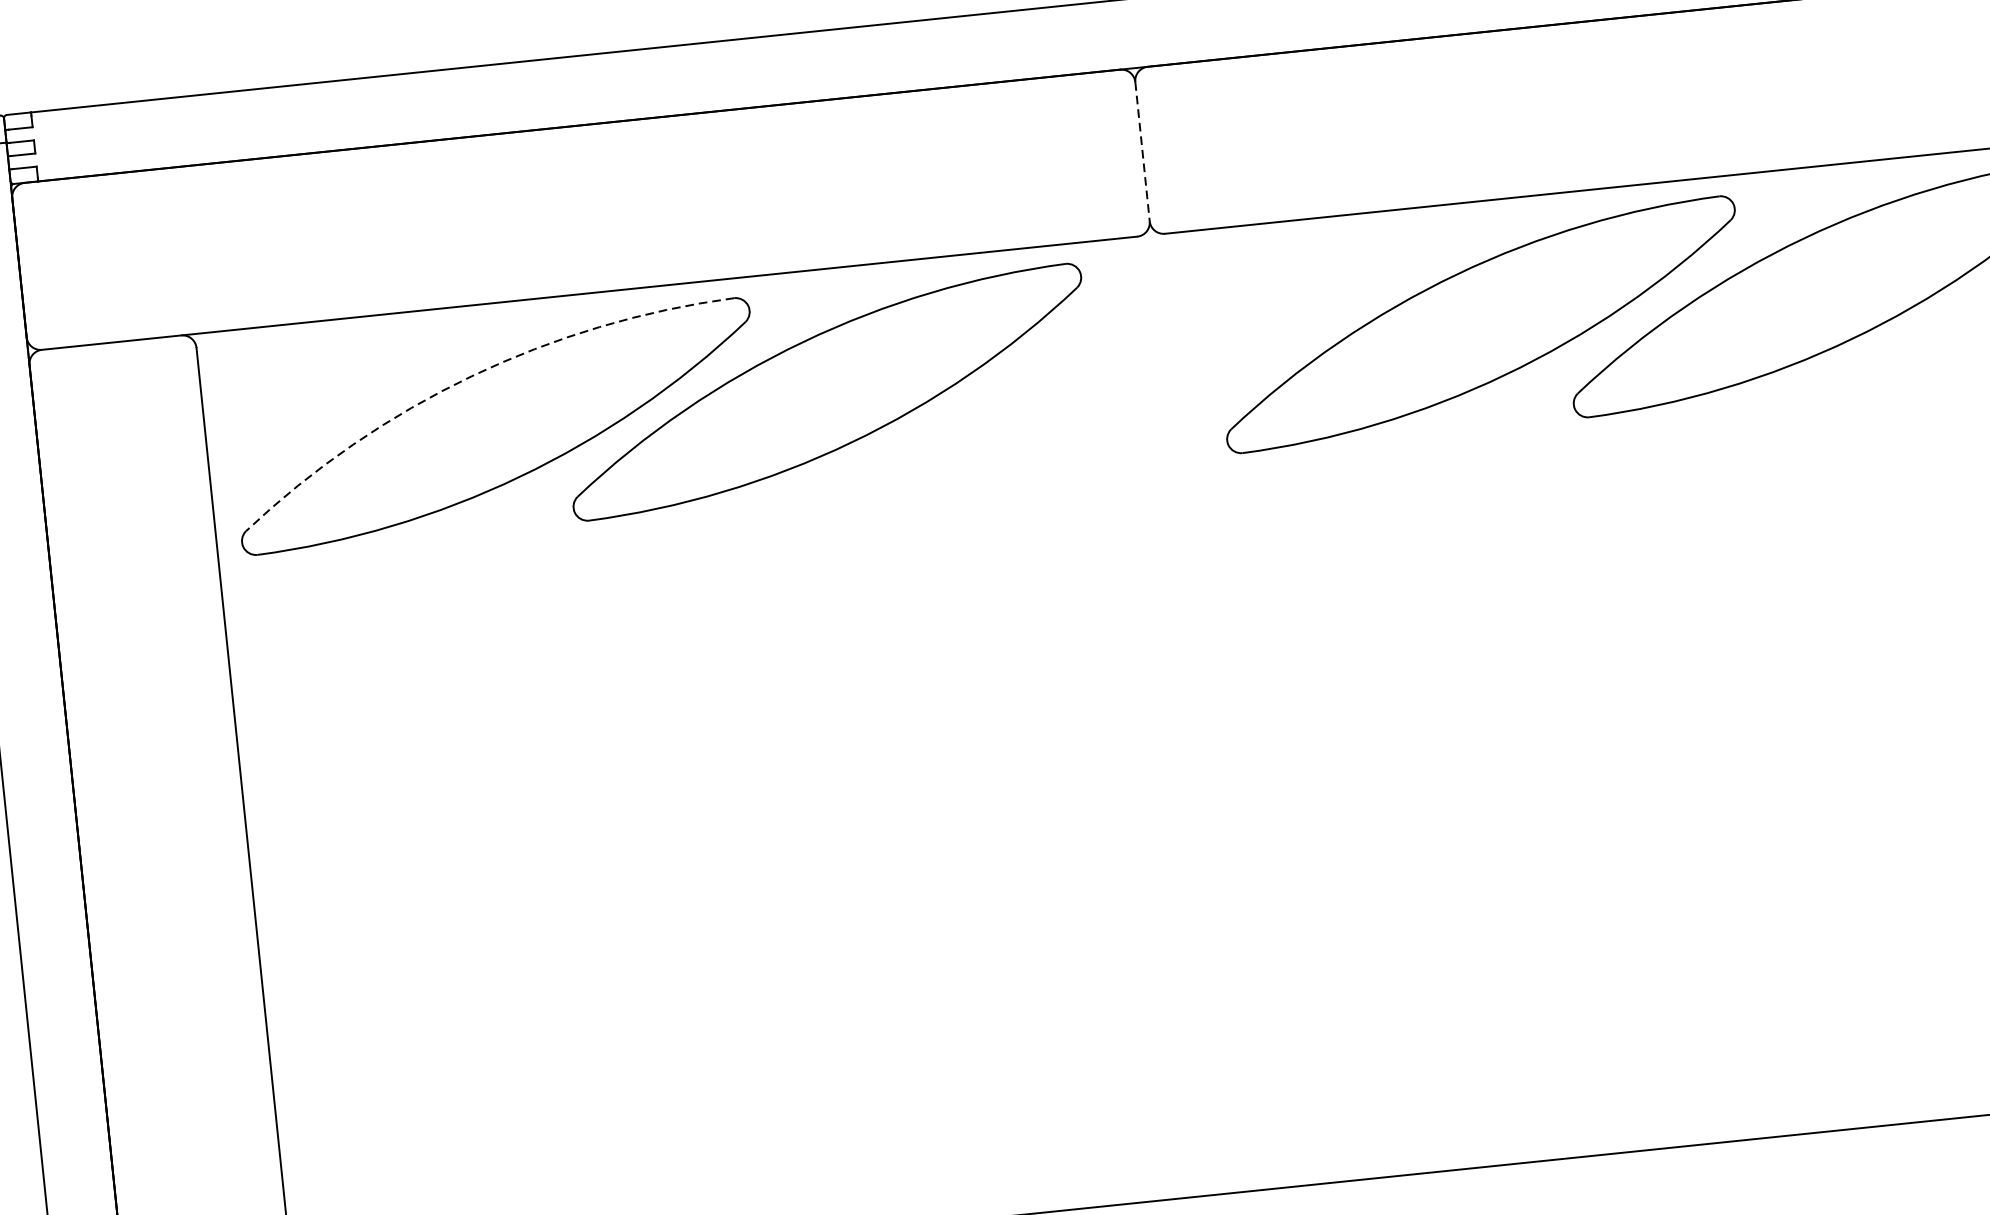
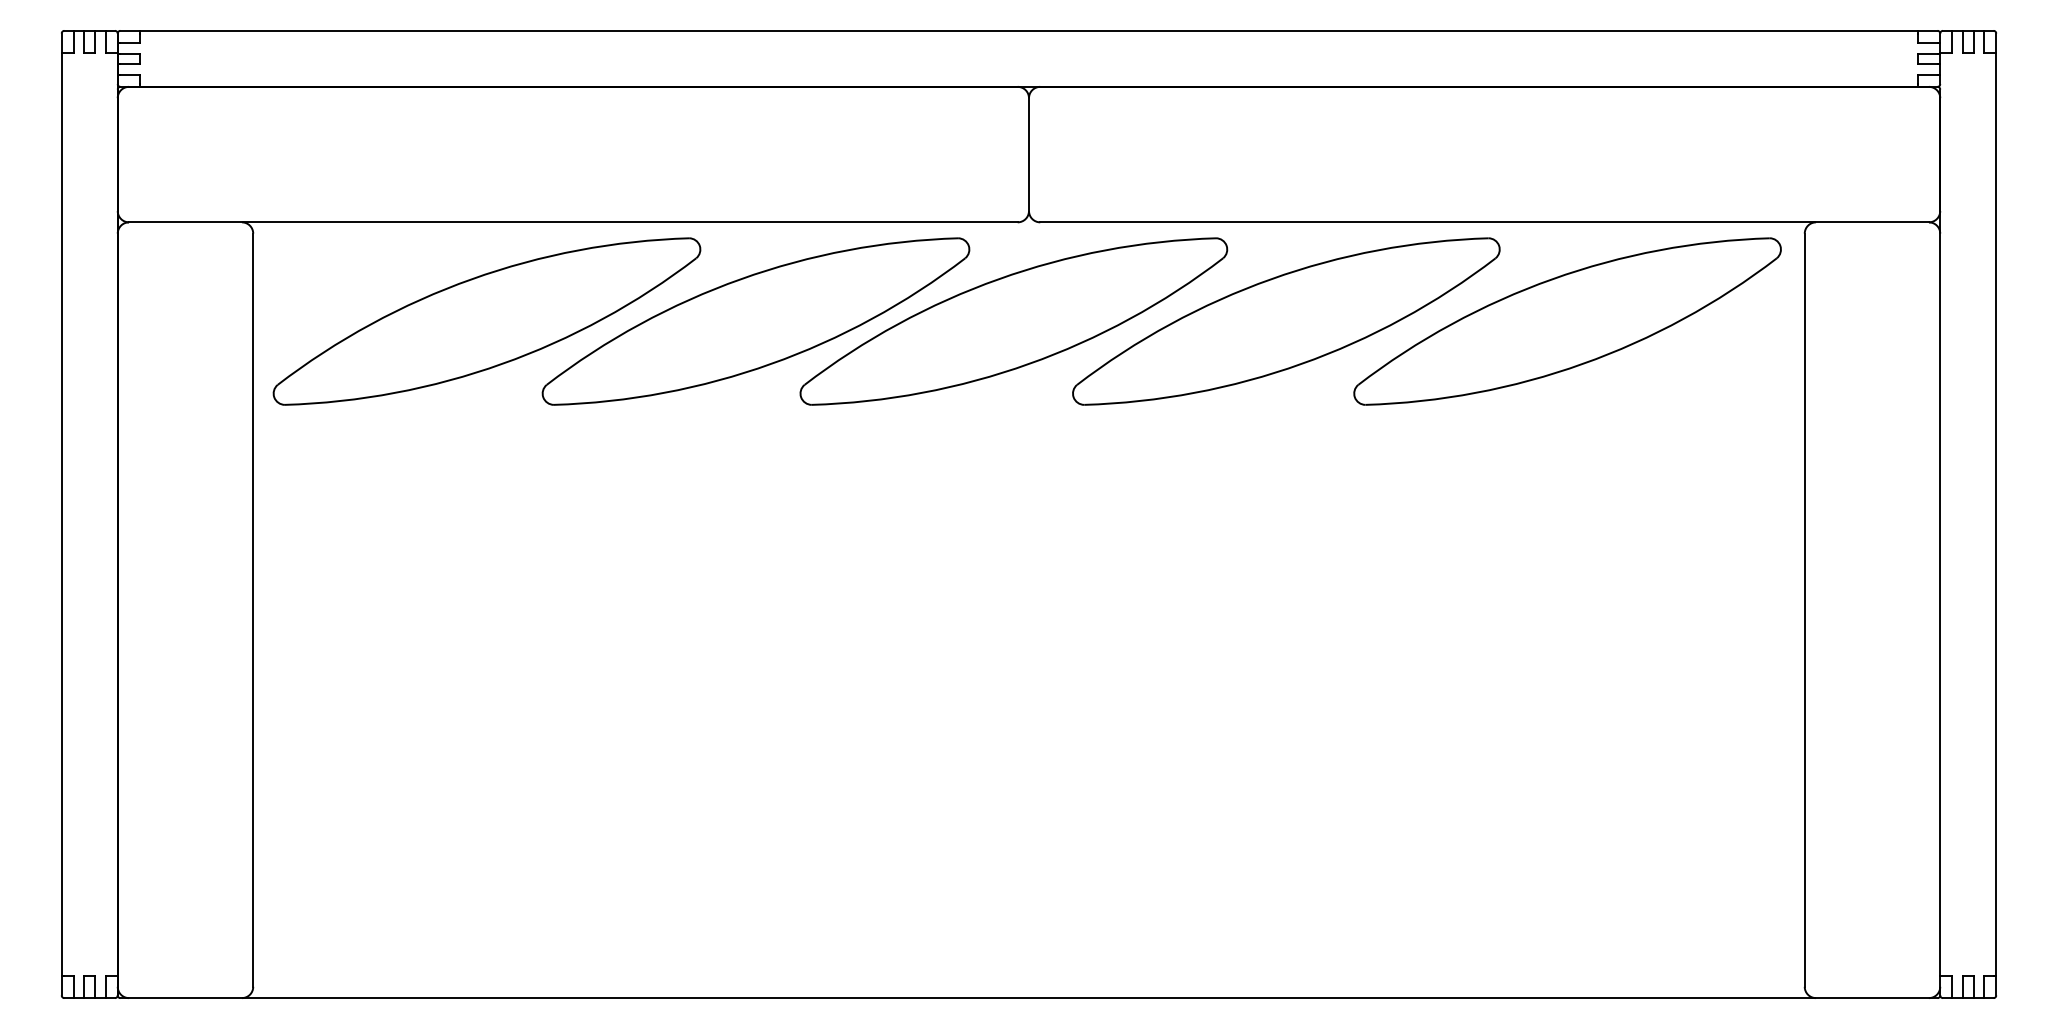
line: (1142, 152) -> (1028, 155), dashed -> solid
part: (1144, 359) -> (1013, 321), added
arc: (471, 376) -> (471, 279), dashed -> solid

